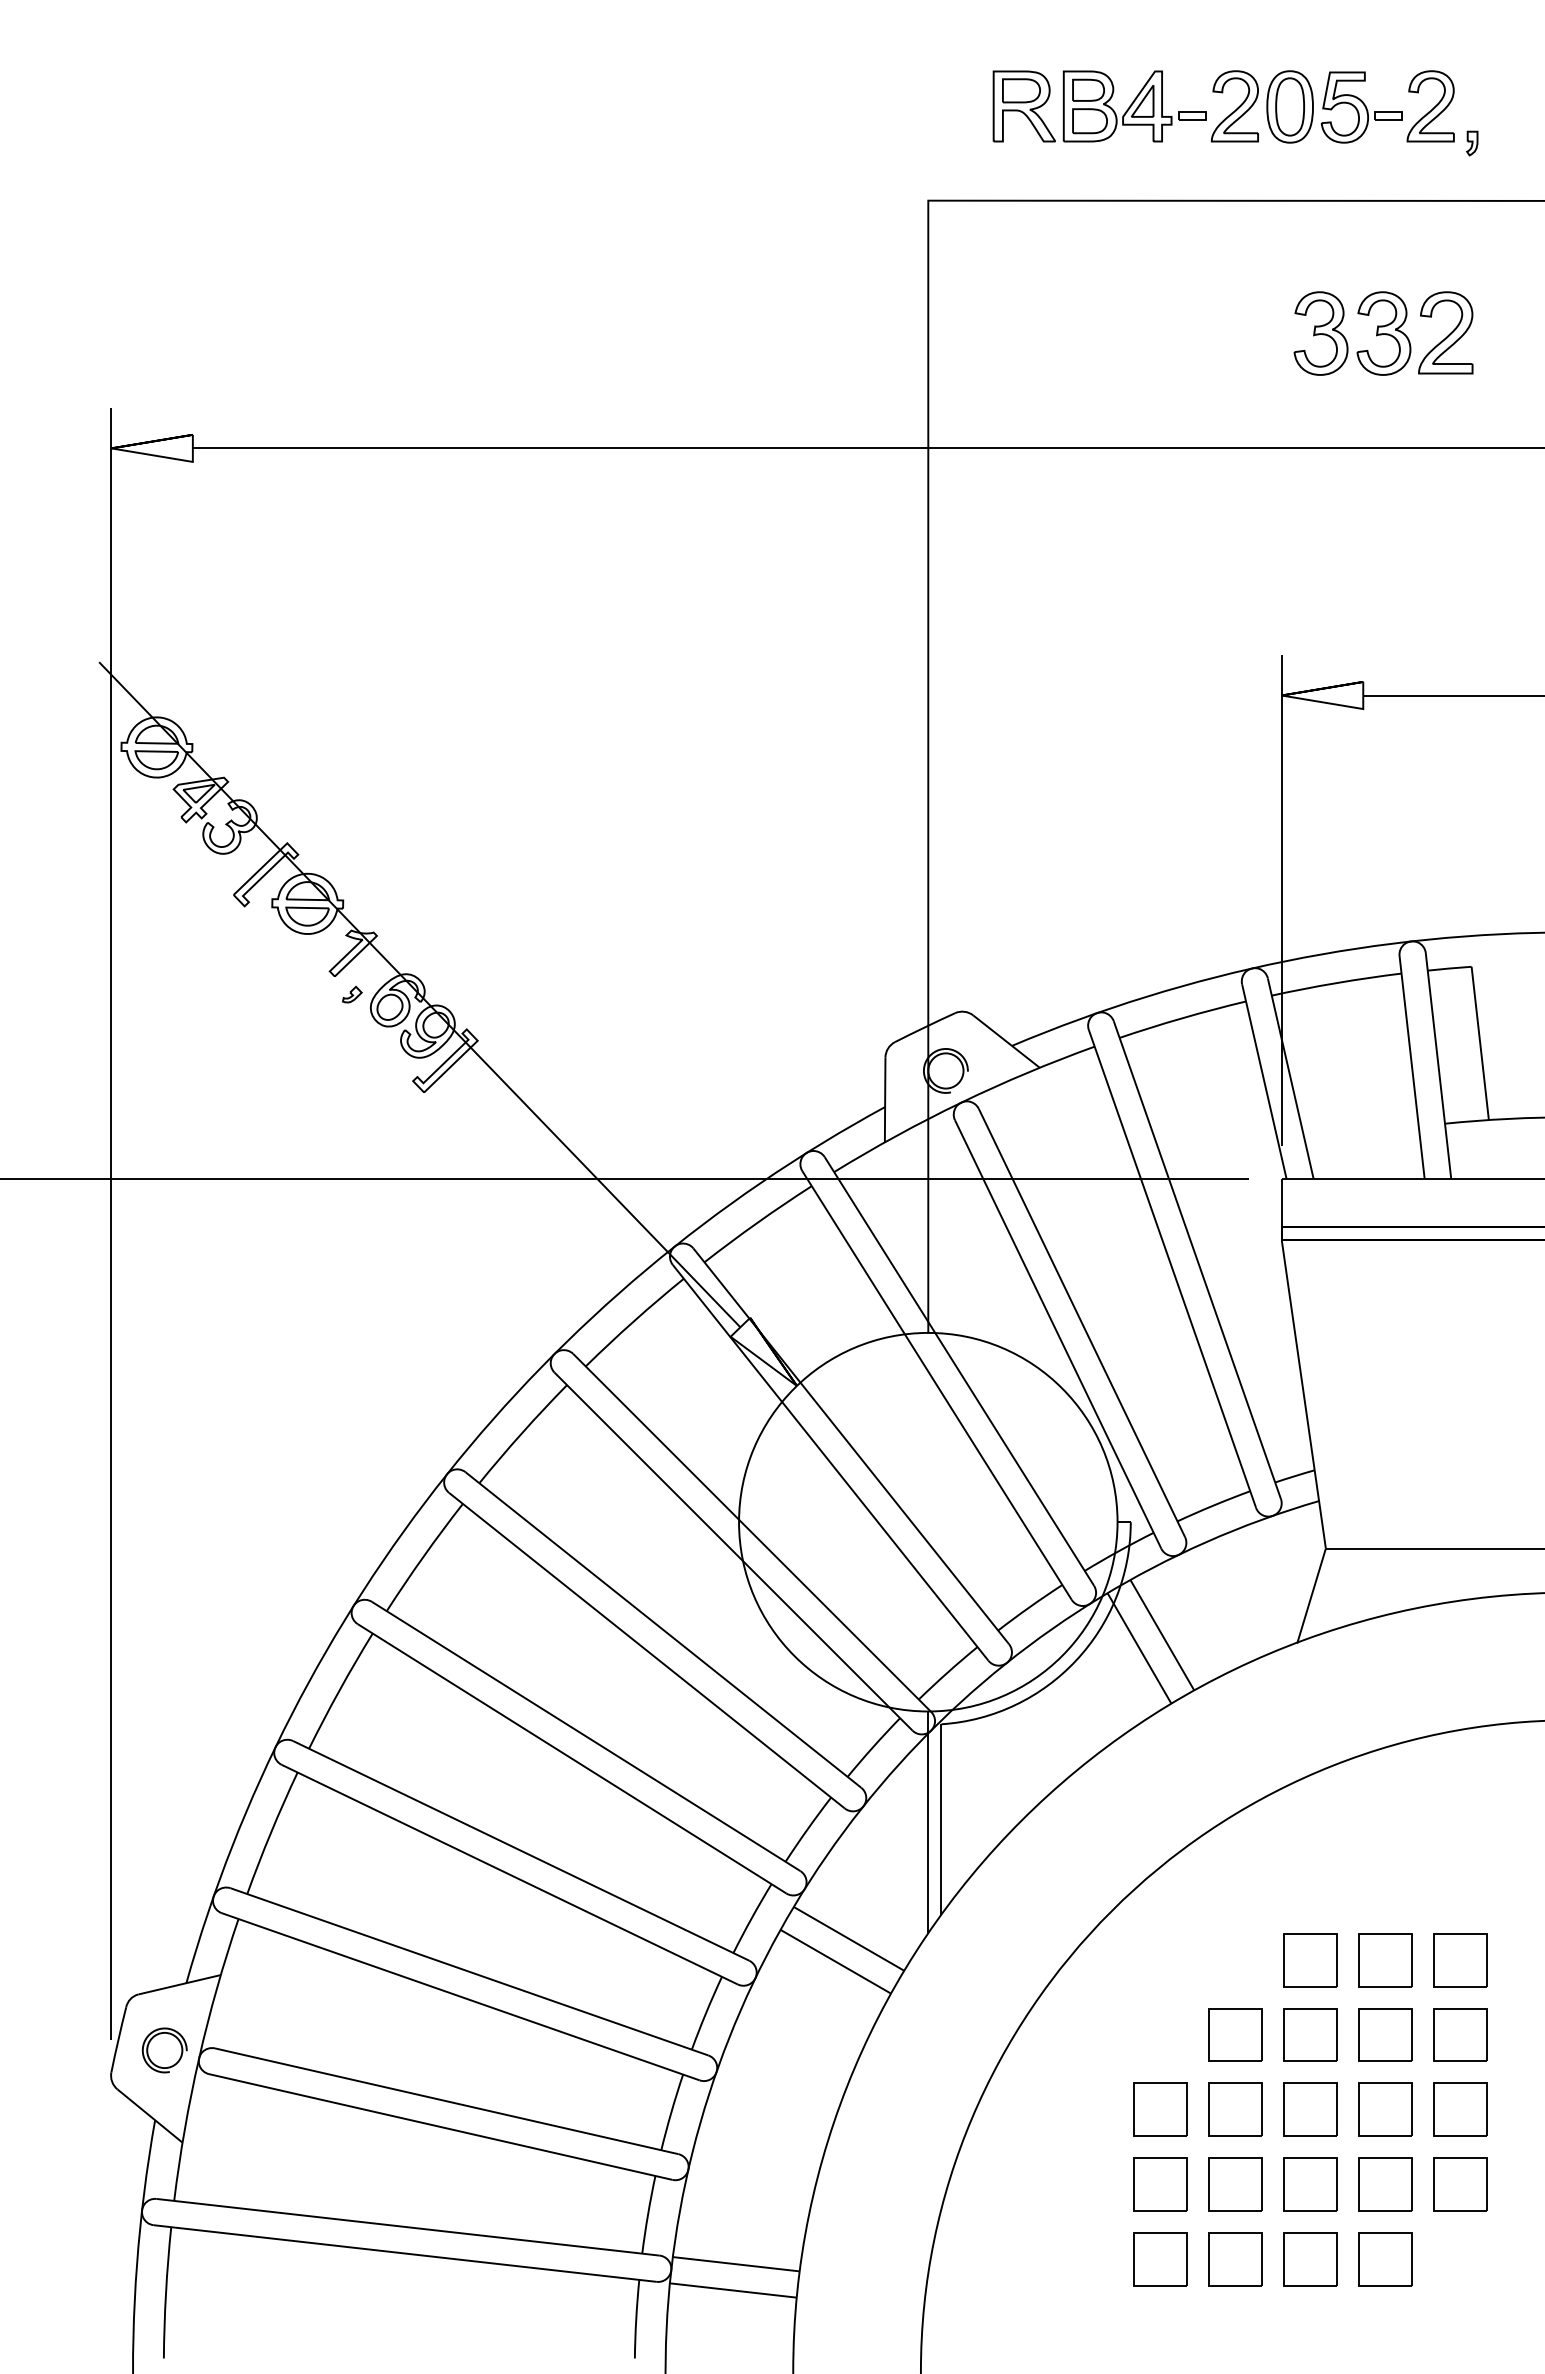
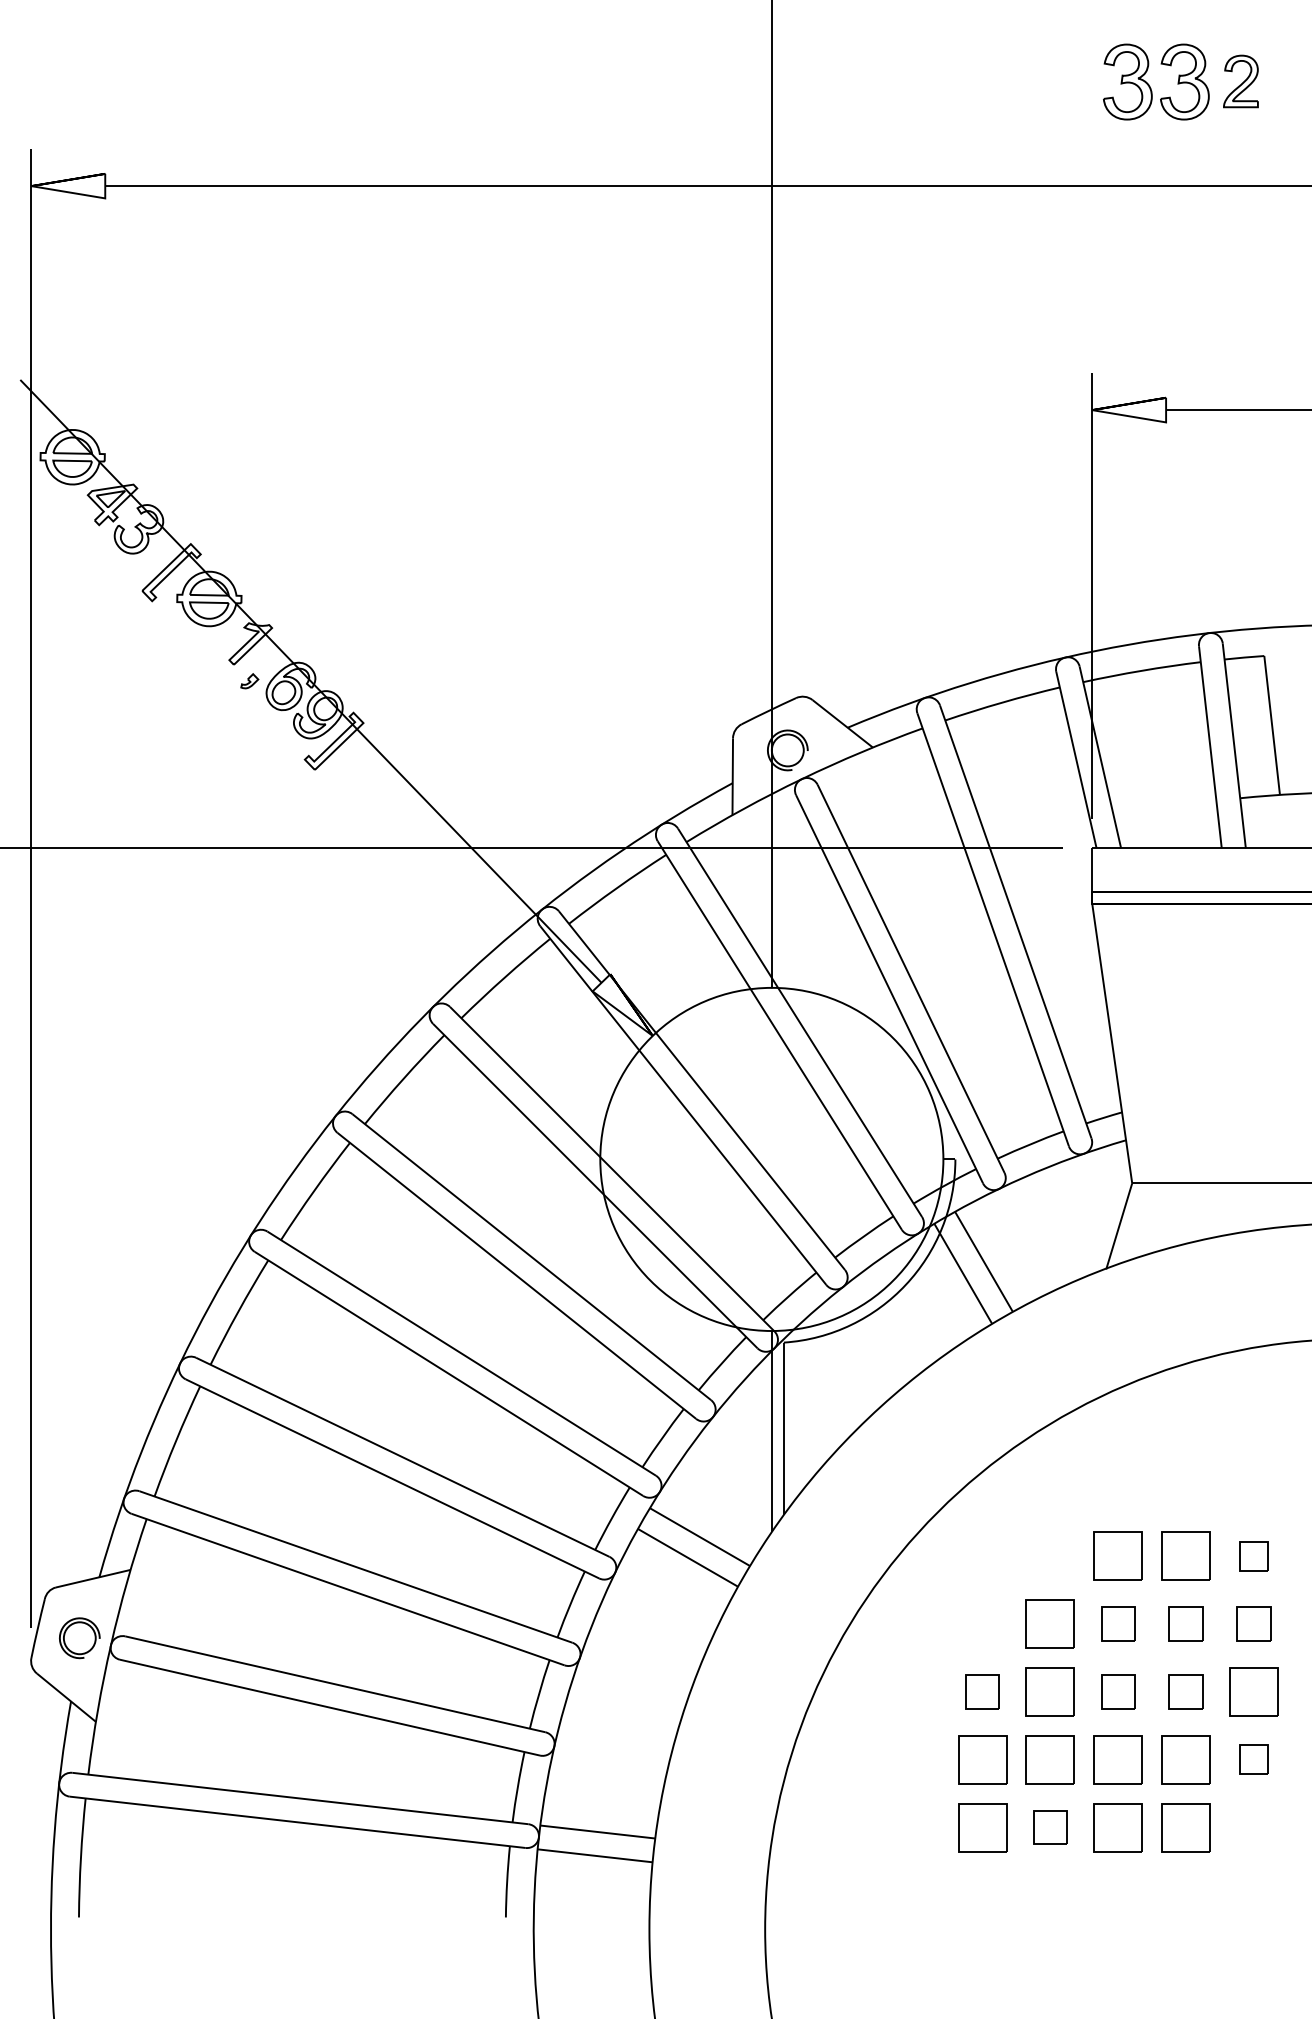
part: (1445, 332) -> (1240, 81), size x0.7
part: (1460, 1960) -> (1254, 1556), size x0.6
part: (1310, 2034) -> (1118, 1623), size x0.7
part: (1385, 2034) -> (1186, 1623), size x0.7
part: (1460, 2034) -> (1254, 1623), size x0.7
part: (1160, 2109) -> (982, 1691), size x0.7
part: (1310, 2109) -> (1118, 1691), size x0.7
part: (1385, 2109) -> (1186, 1691), size x0.7
part: (1460, 2184) -> (1254, 1759), size x0.6
part: (1235, 2259) -> (1050, 1827), size x0.7

